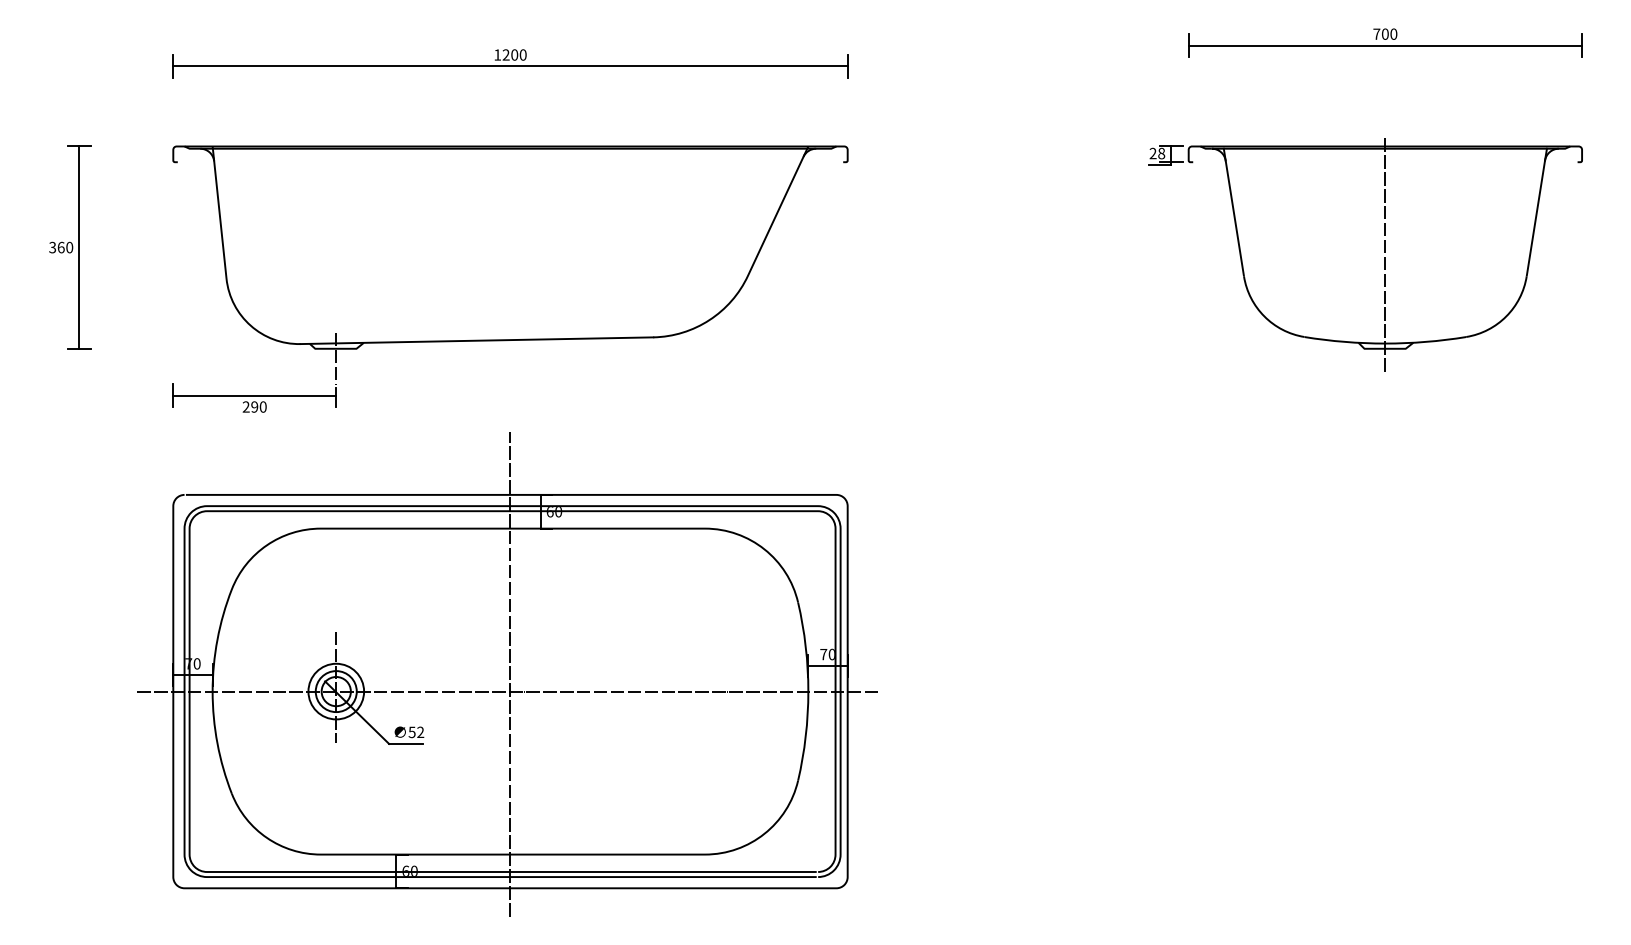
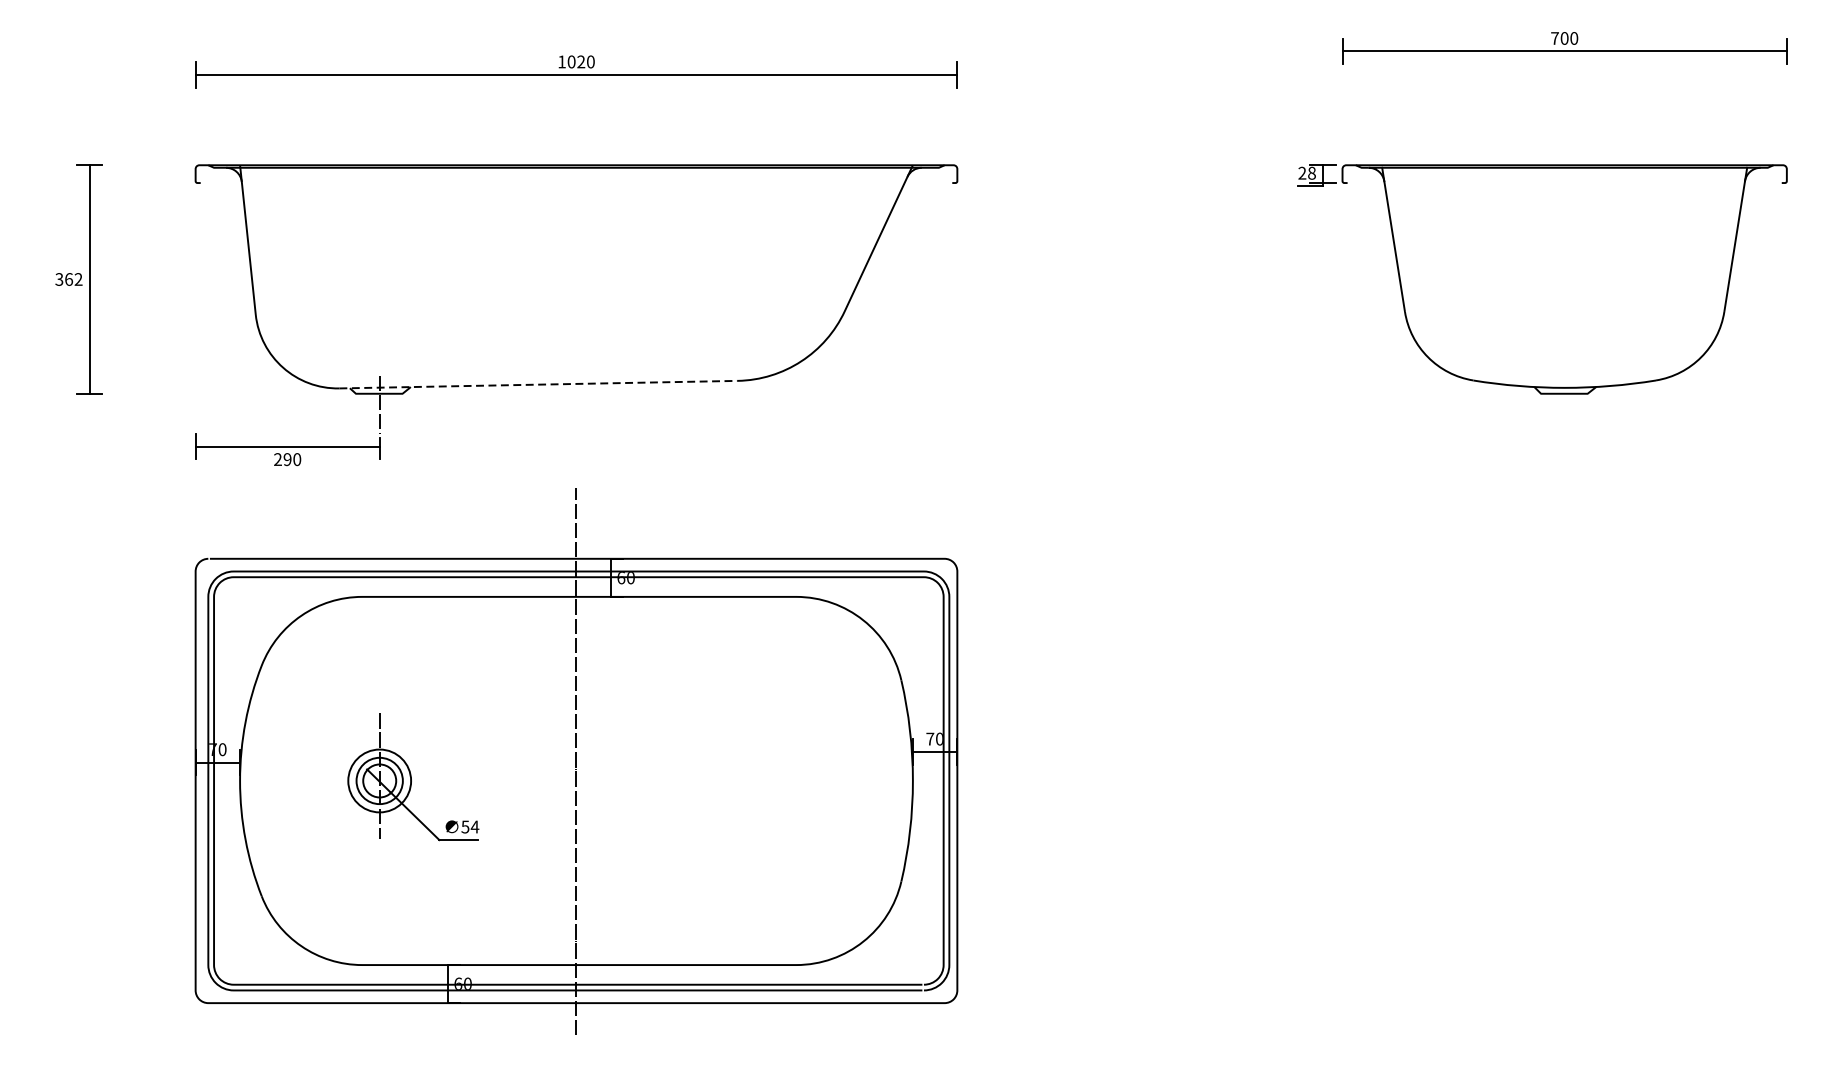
text: (510, 54) -> (576, 61), 1200 -> 1020
text: (69, 247) -> (78, 279), 360 -> 362
line: (1385, 256) -> (1564, 289), removed
line: (477, 340) -> (539, 384), solid -> dashed
line: (507, 691) -> (573, 780), removed
text: (420, 731) -> (474, 826), 52 -> 54

